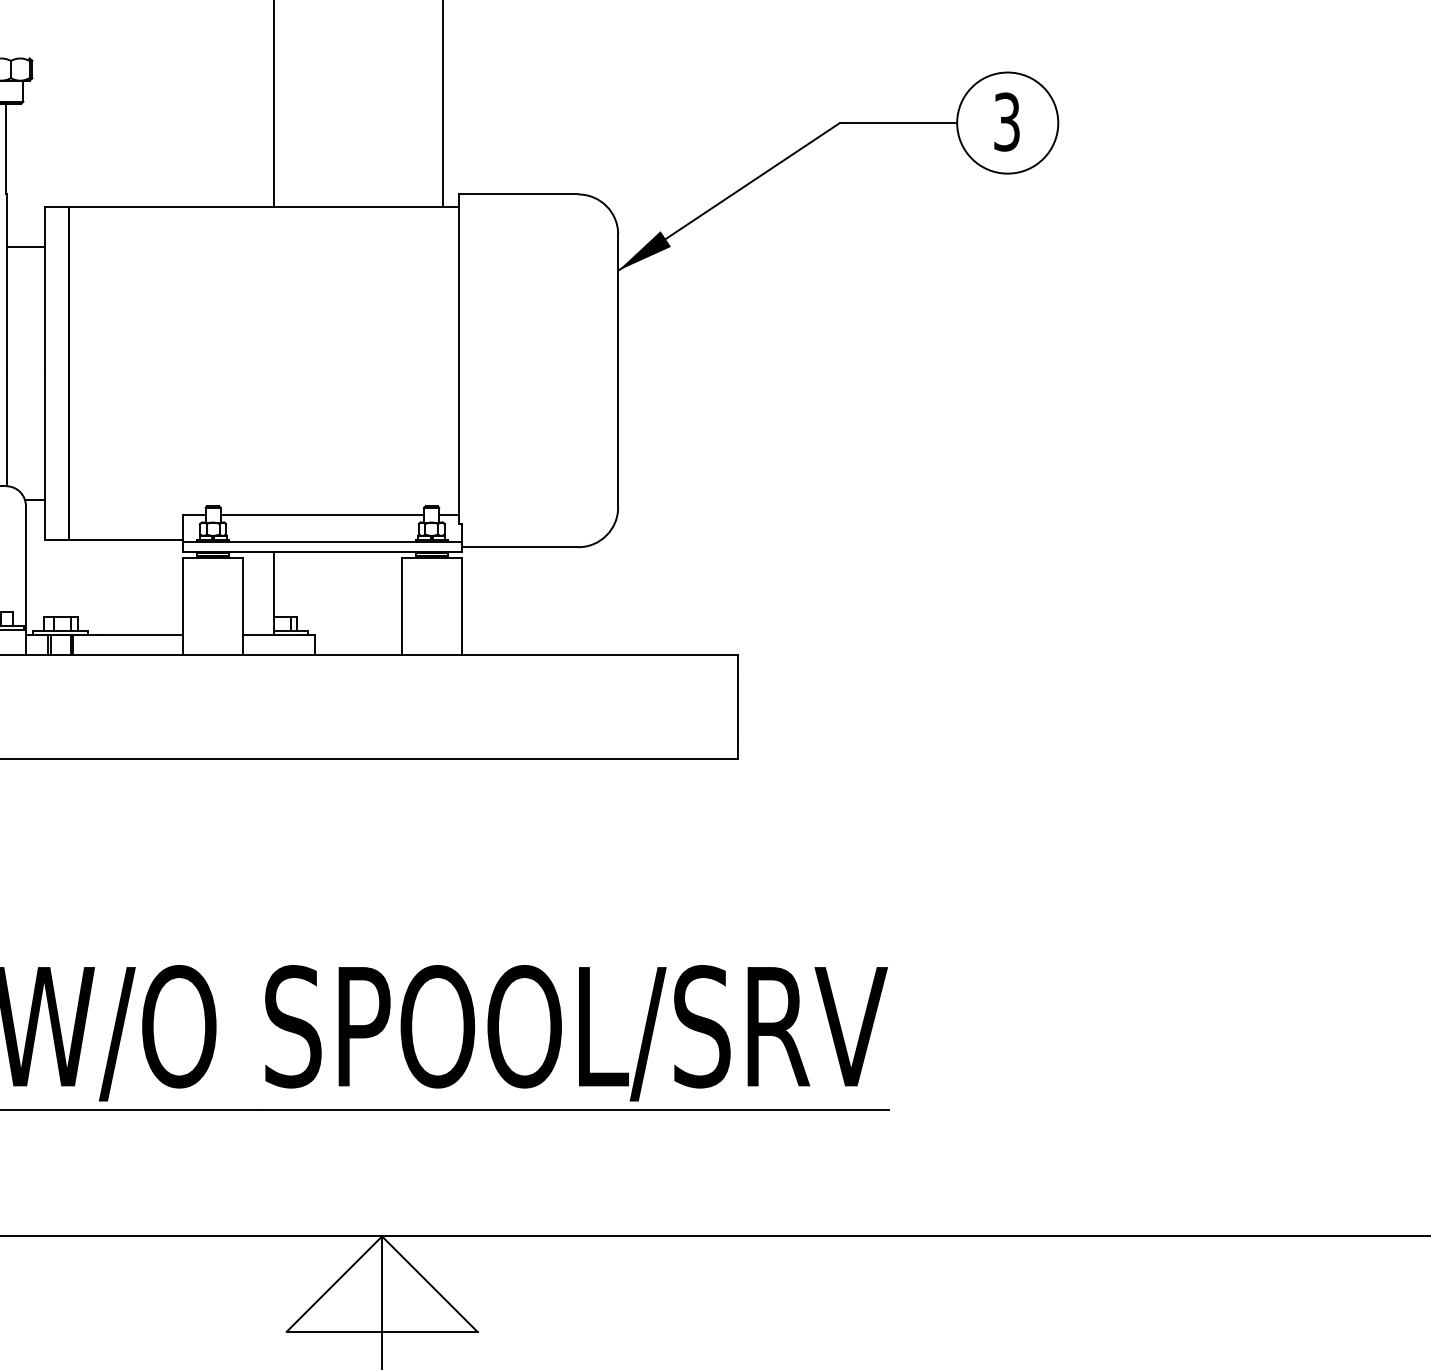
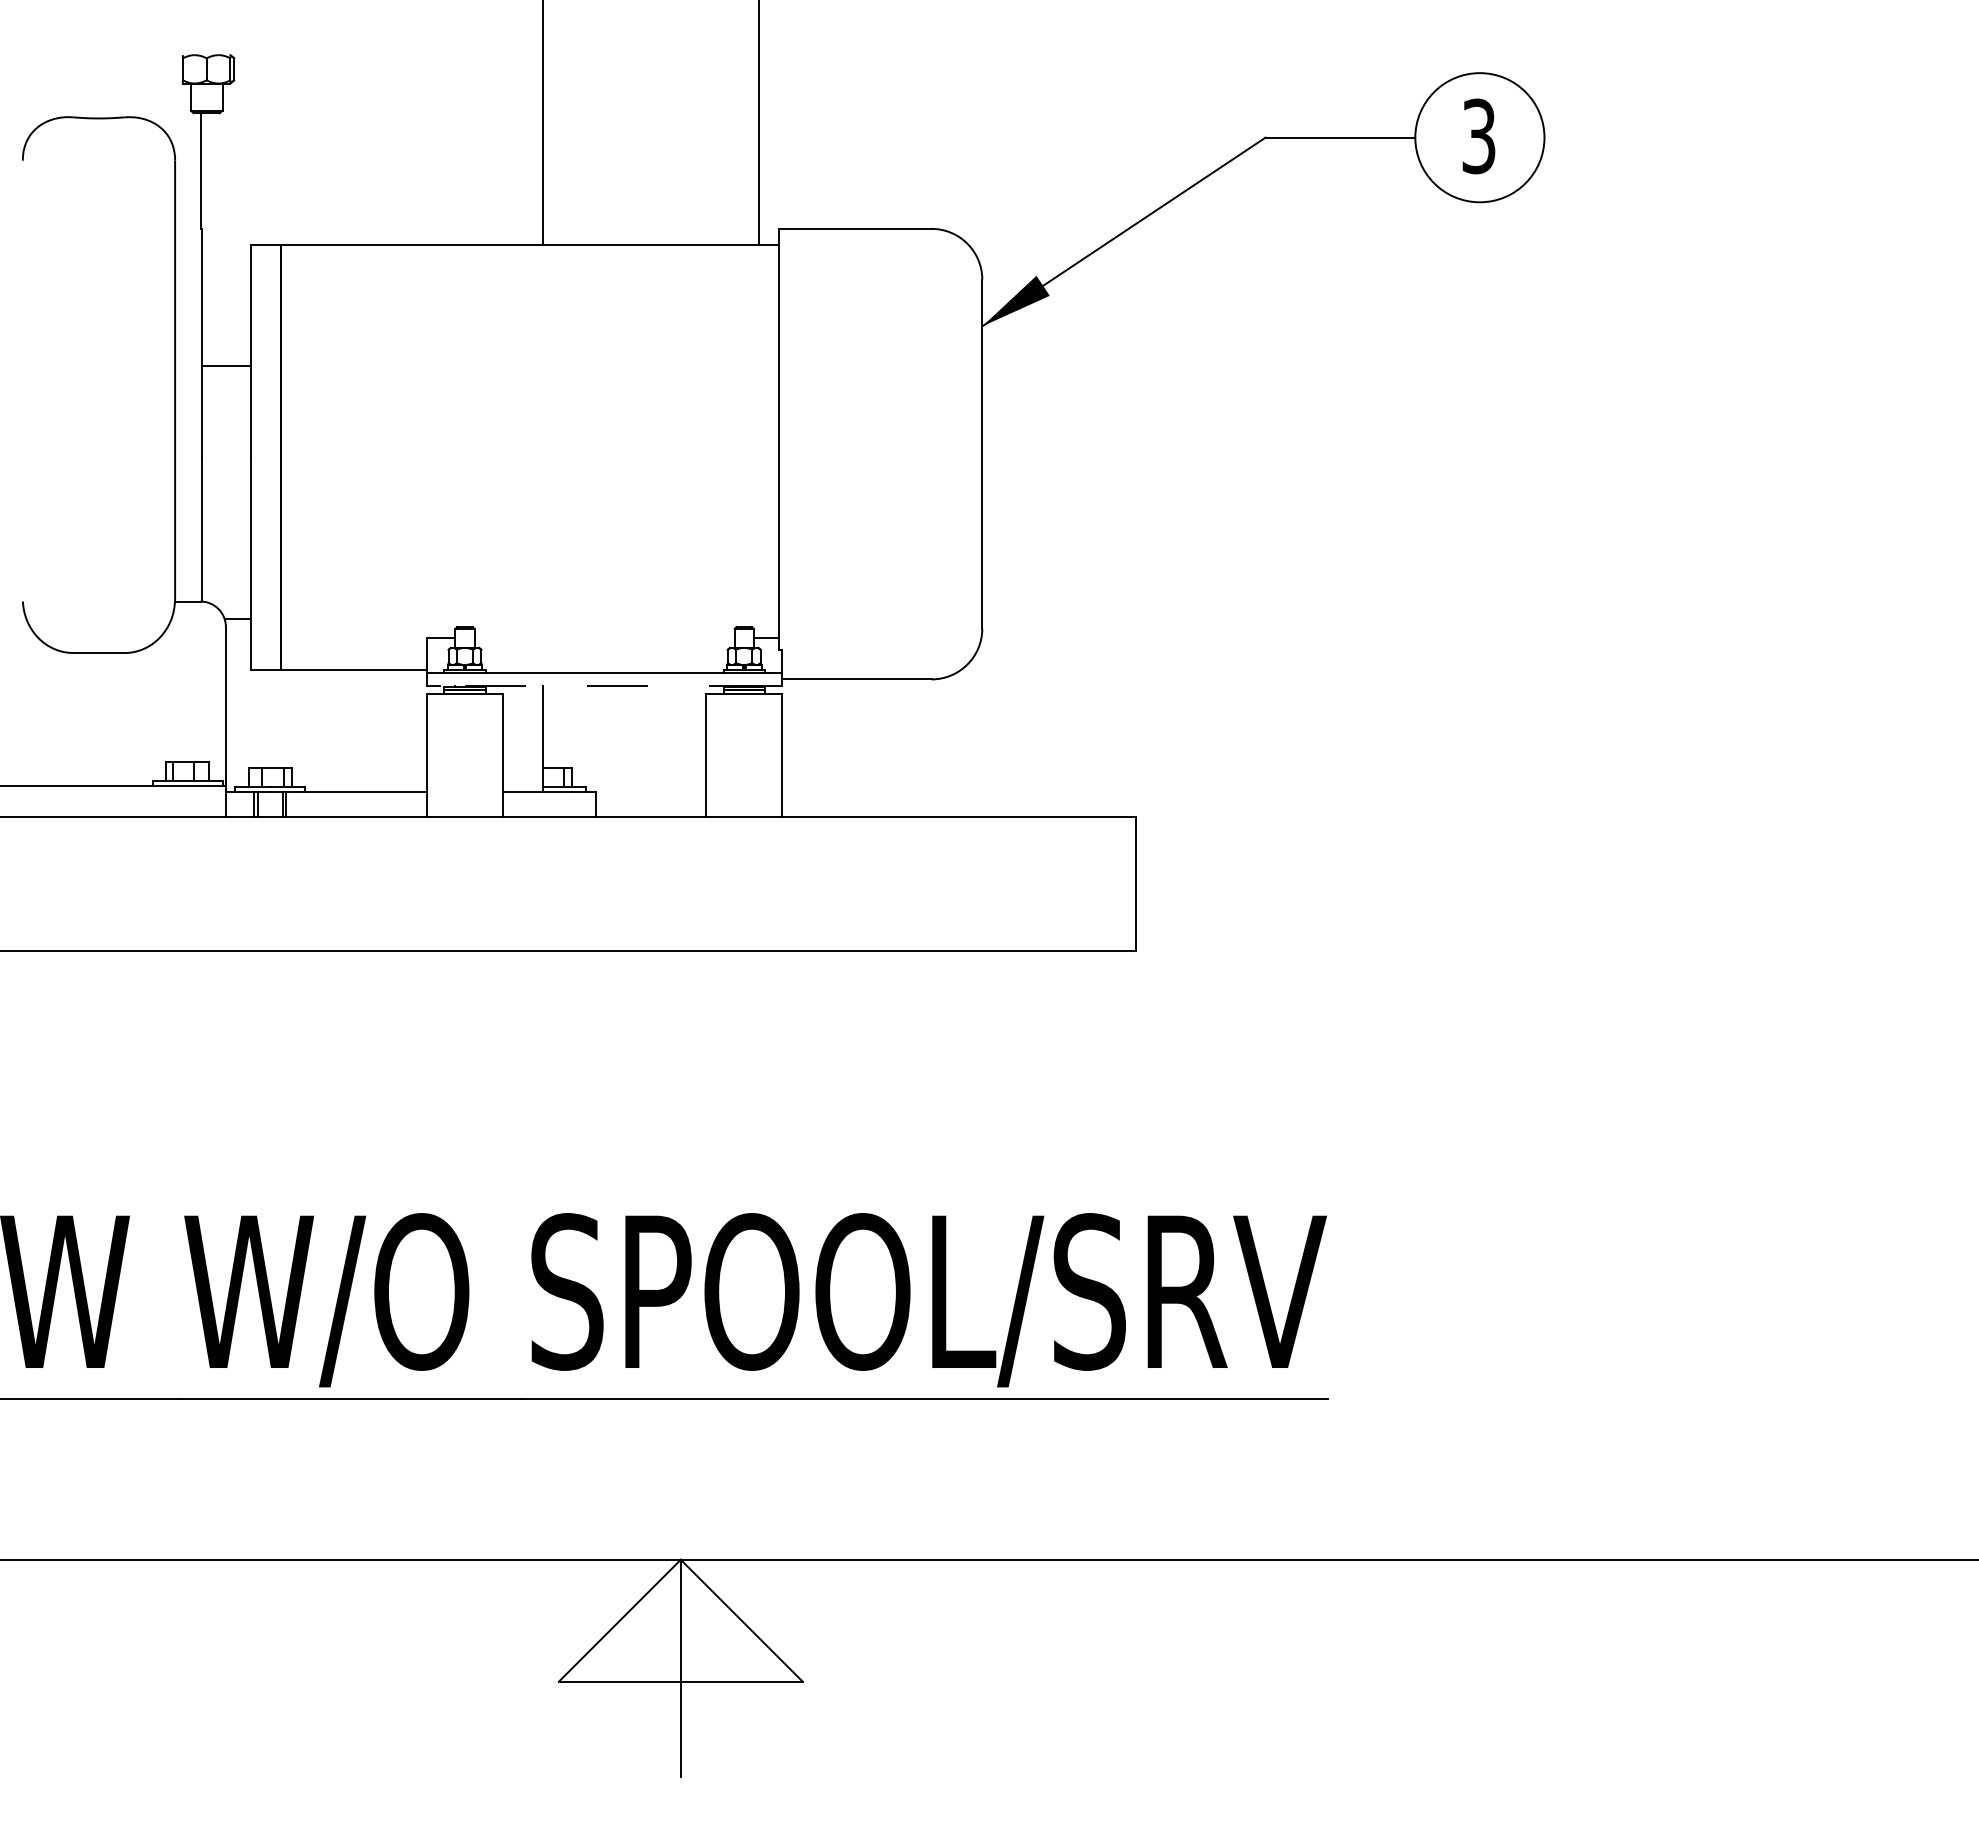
line: (25, 246) -> (225, 365), moved
line: (322, 515) -> (604, 638), removed
line: (322, 551) -> (604, 685), solid -> dashed

